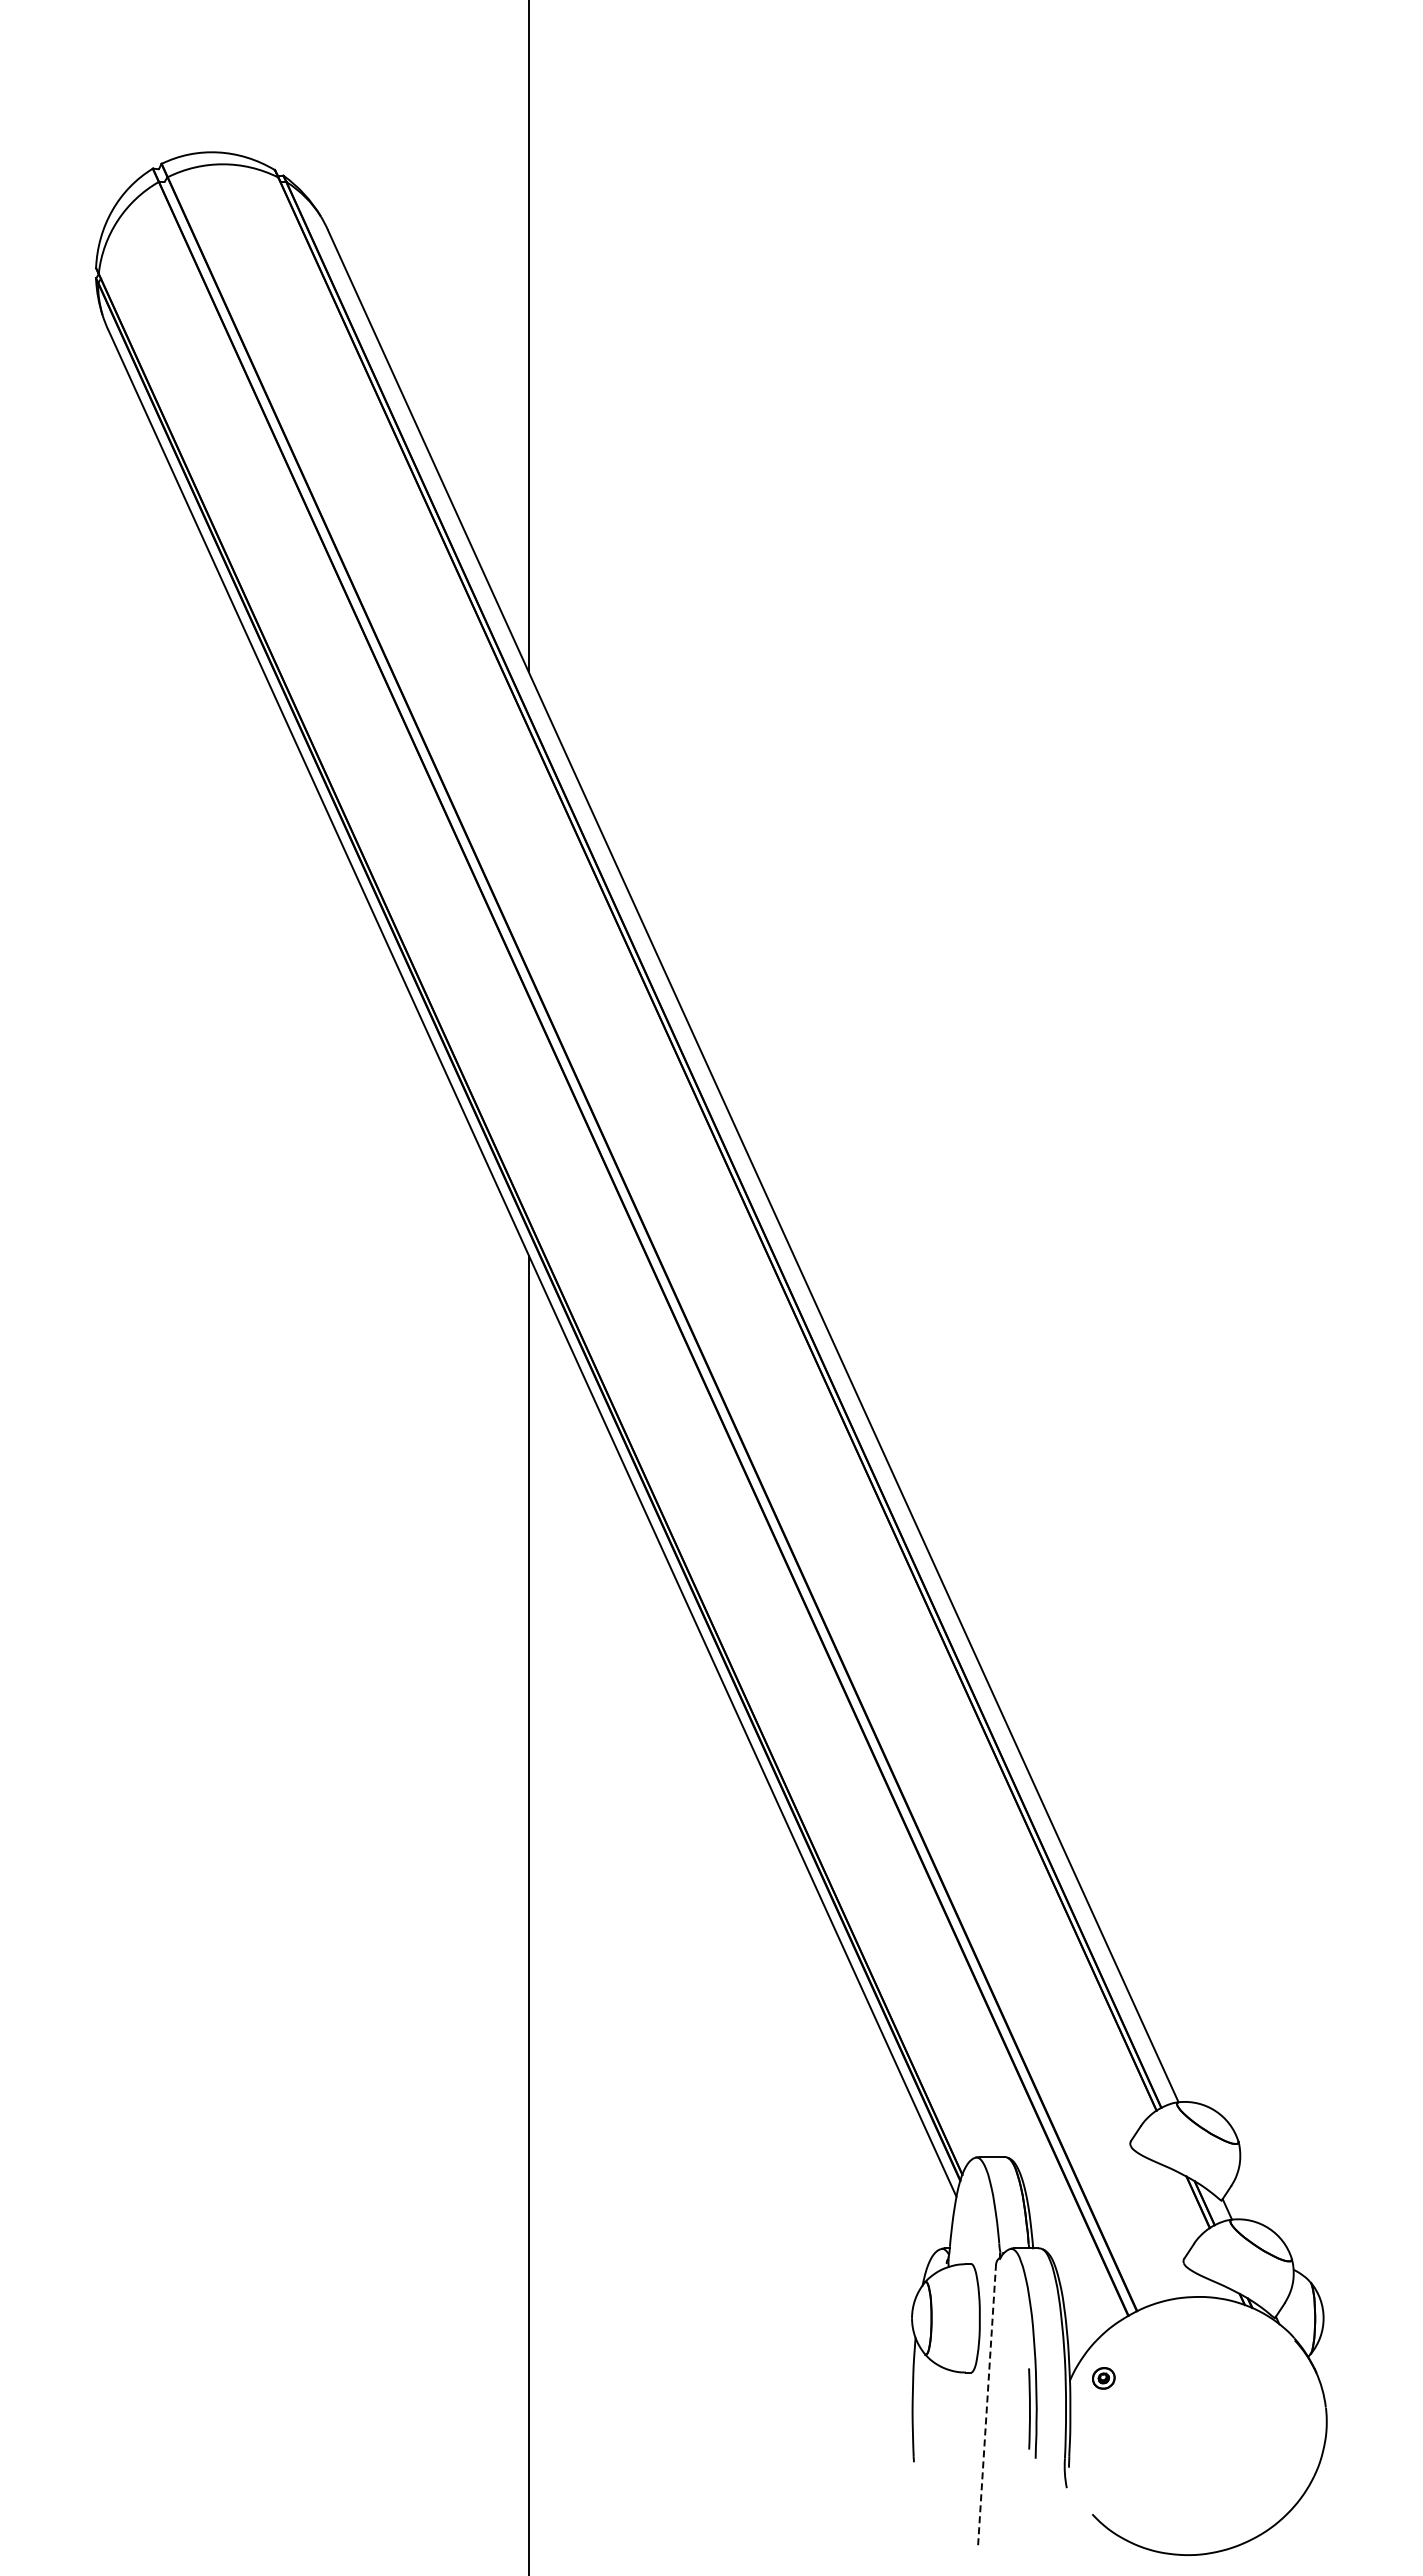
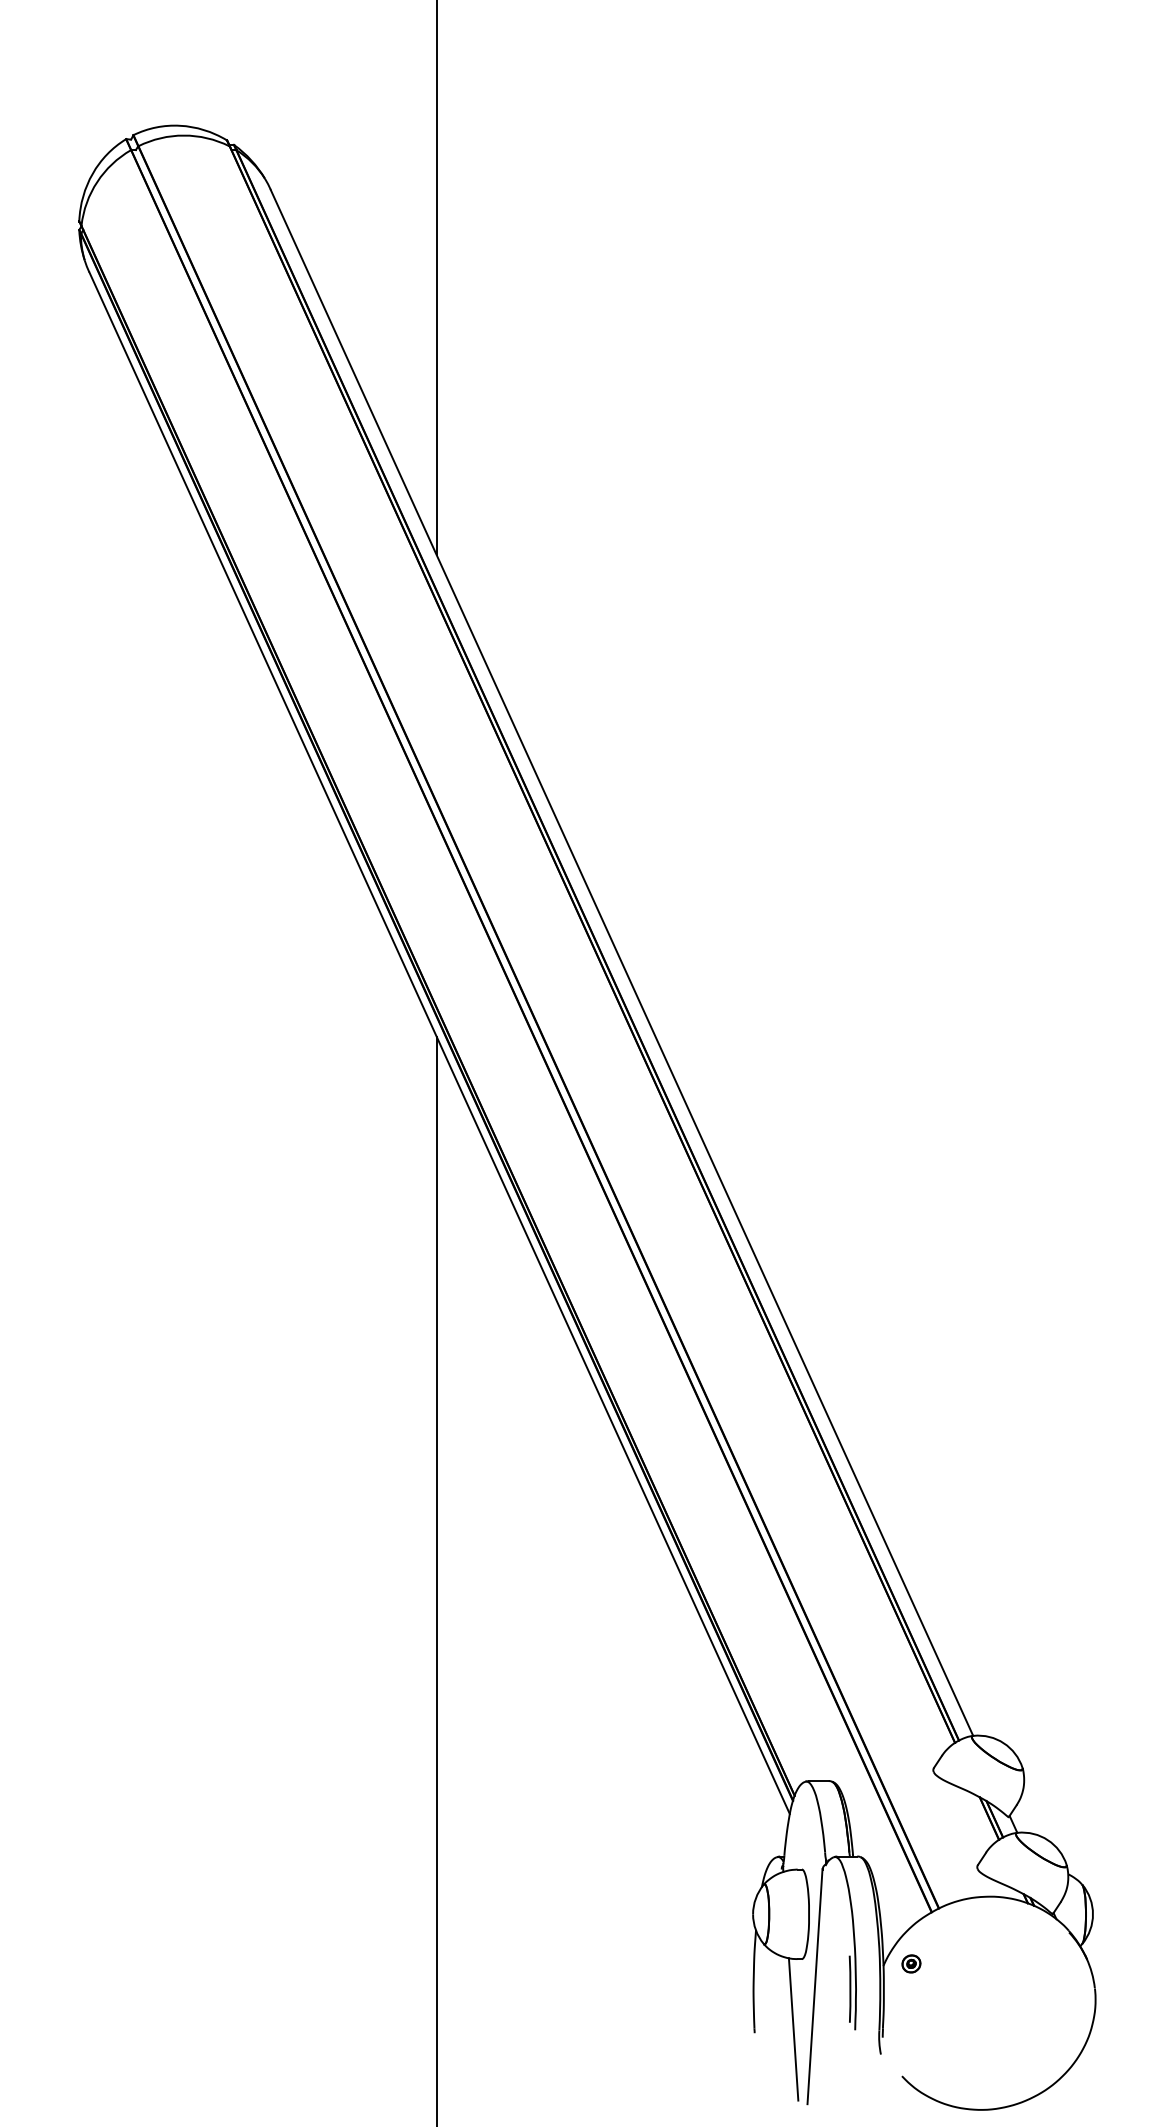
line: (987, 2406) -> (815, 1987), dashed -> solid
line: (960, 2457) -> (793, 2029), added

